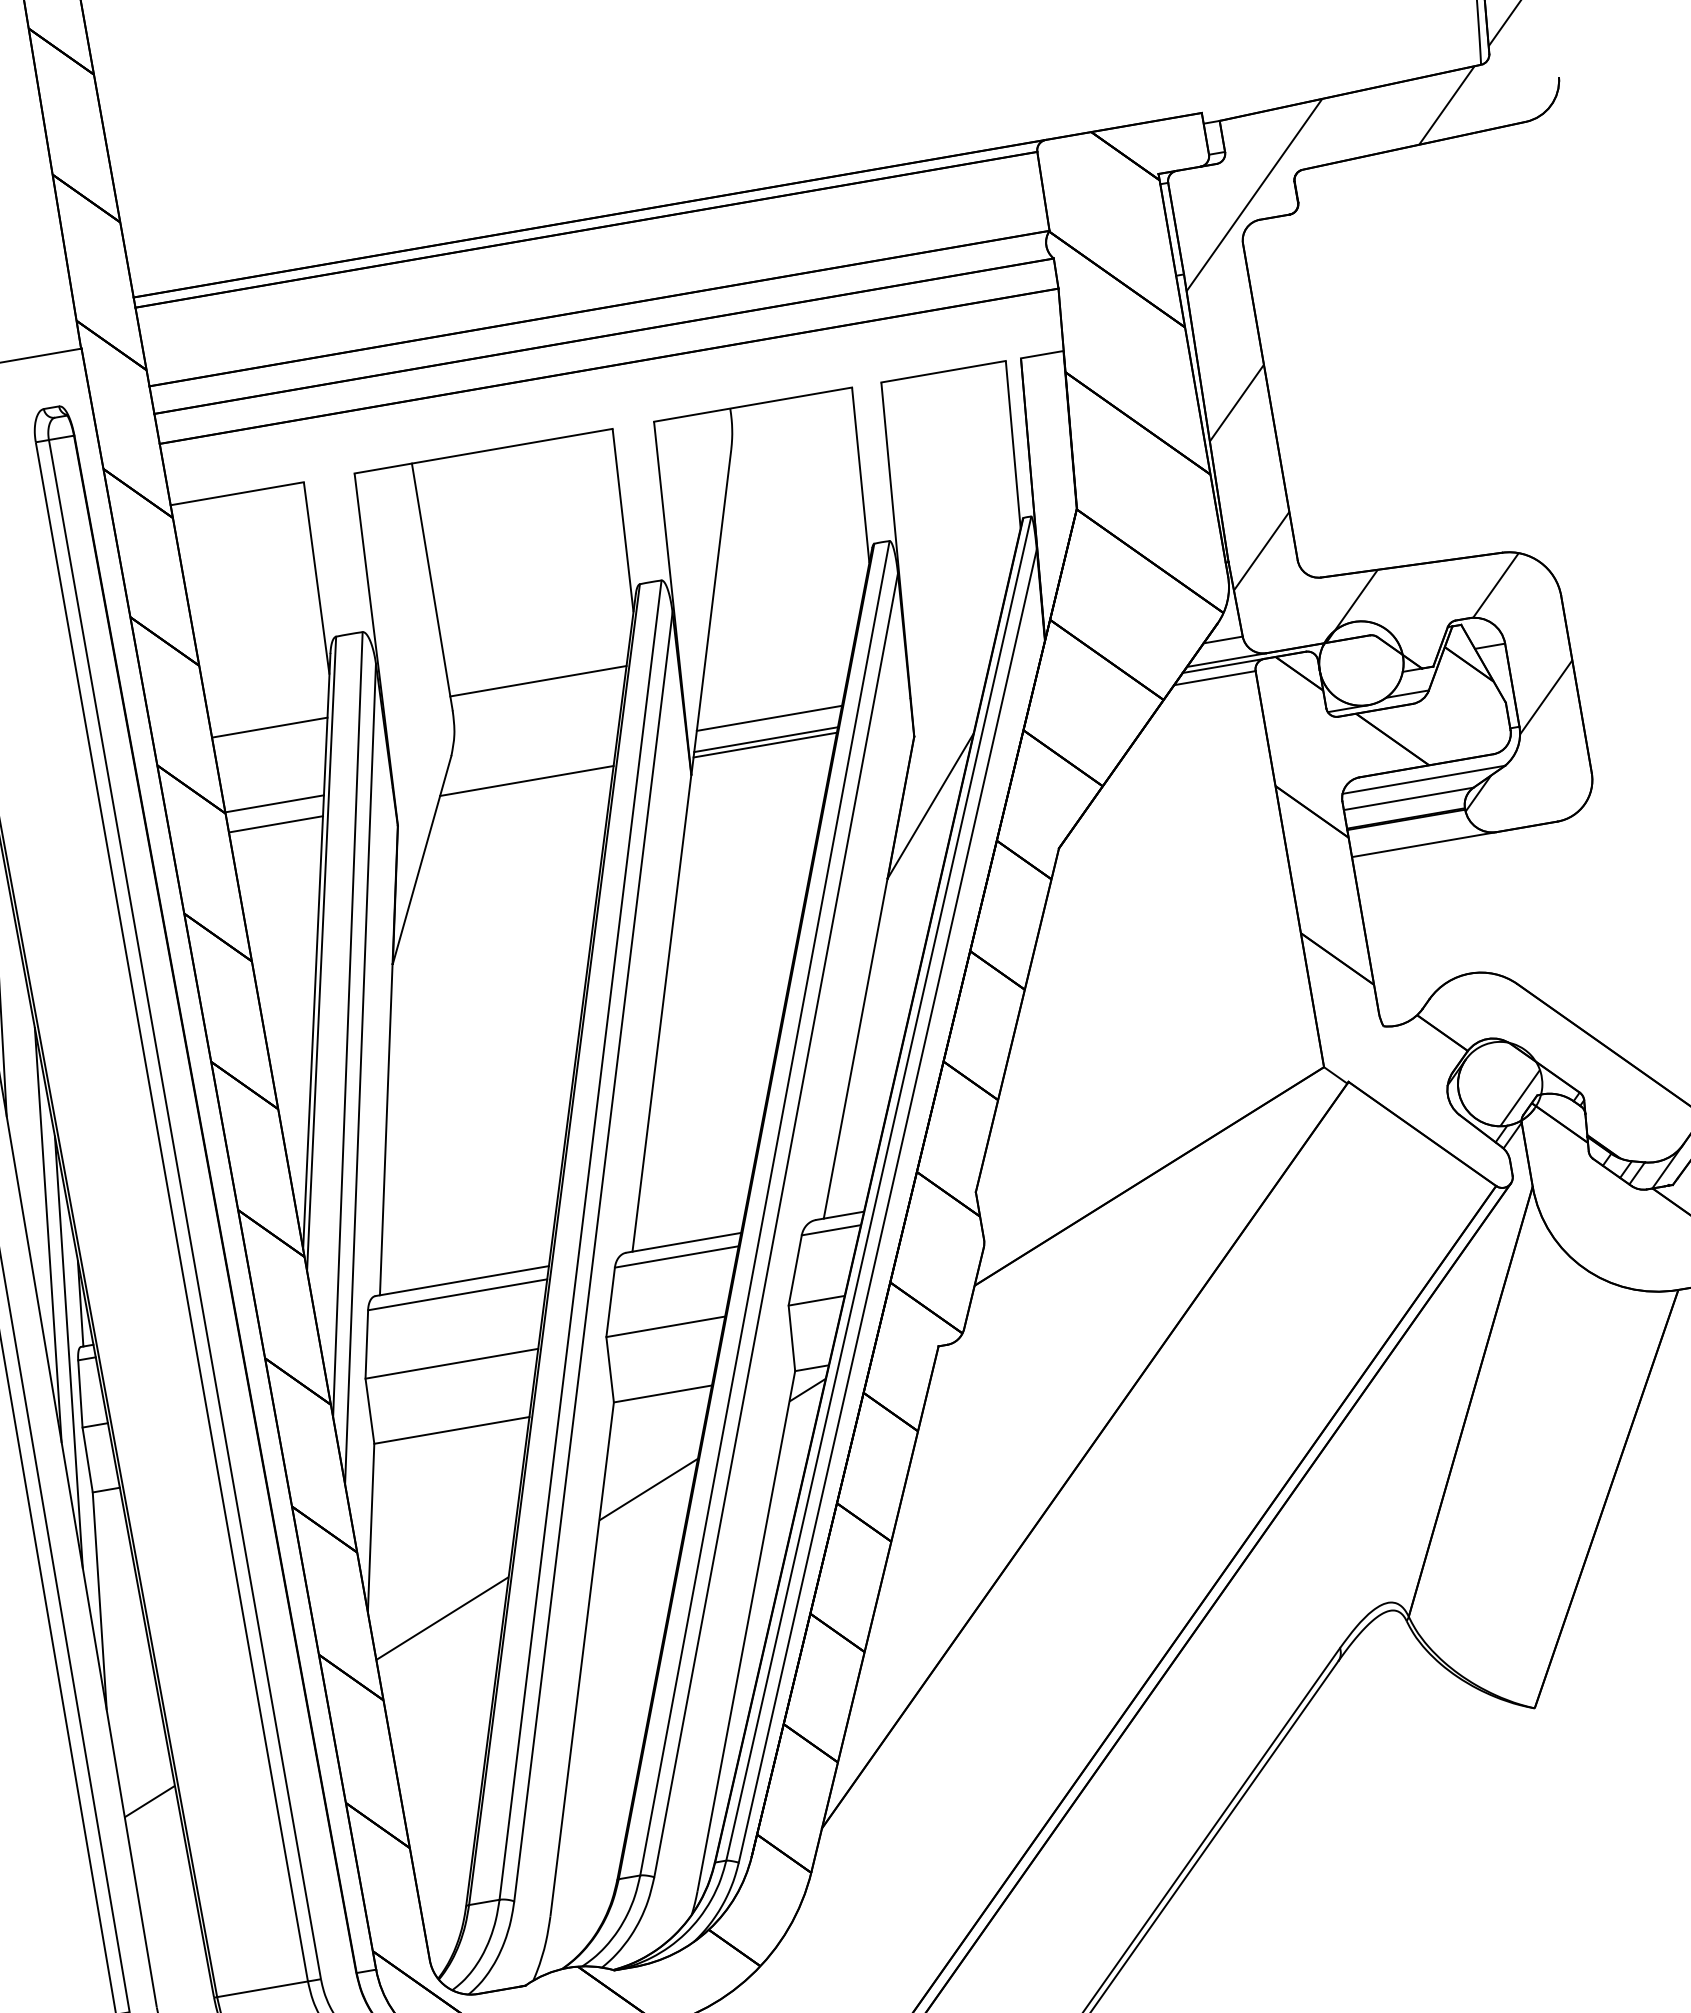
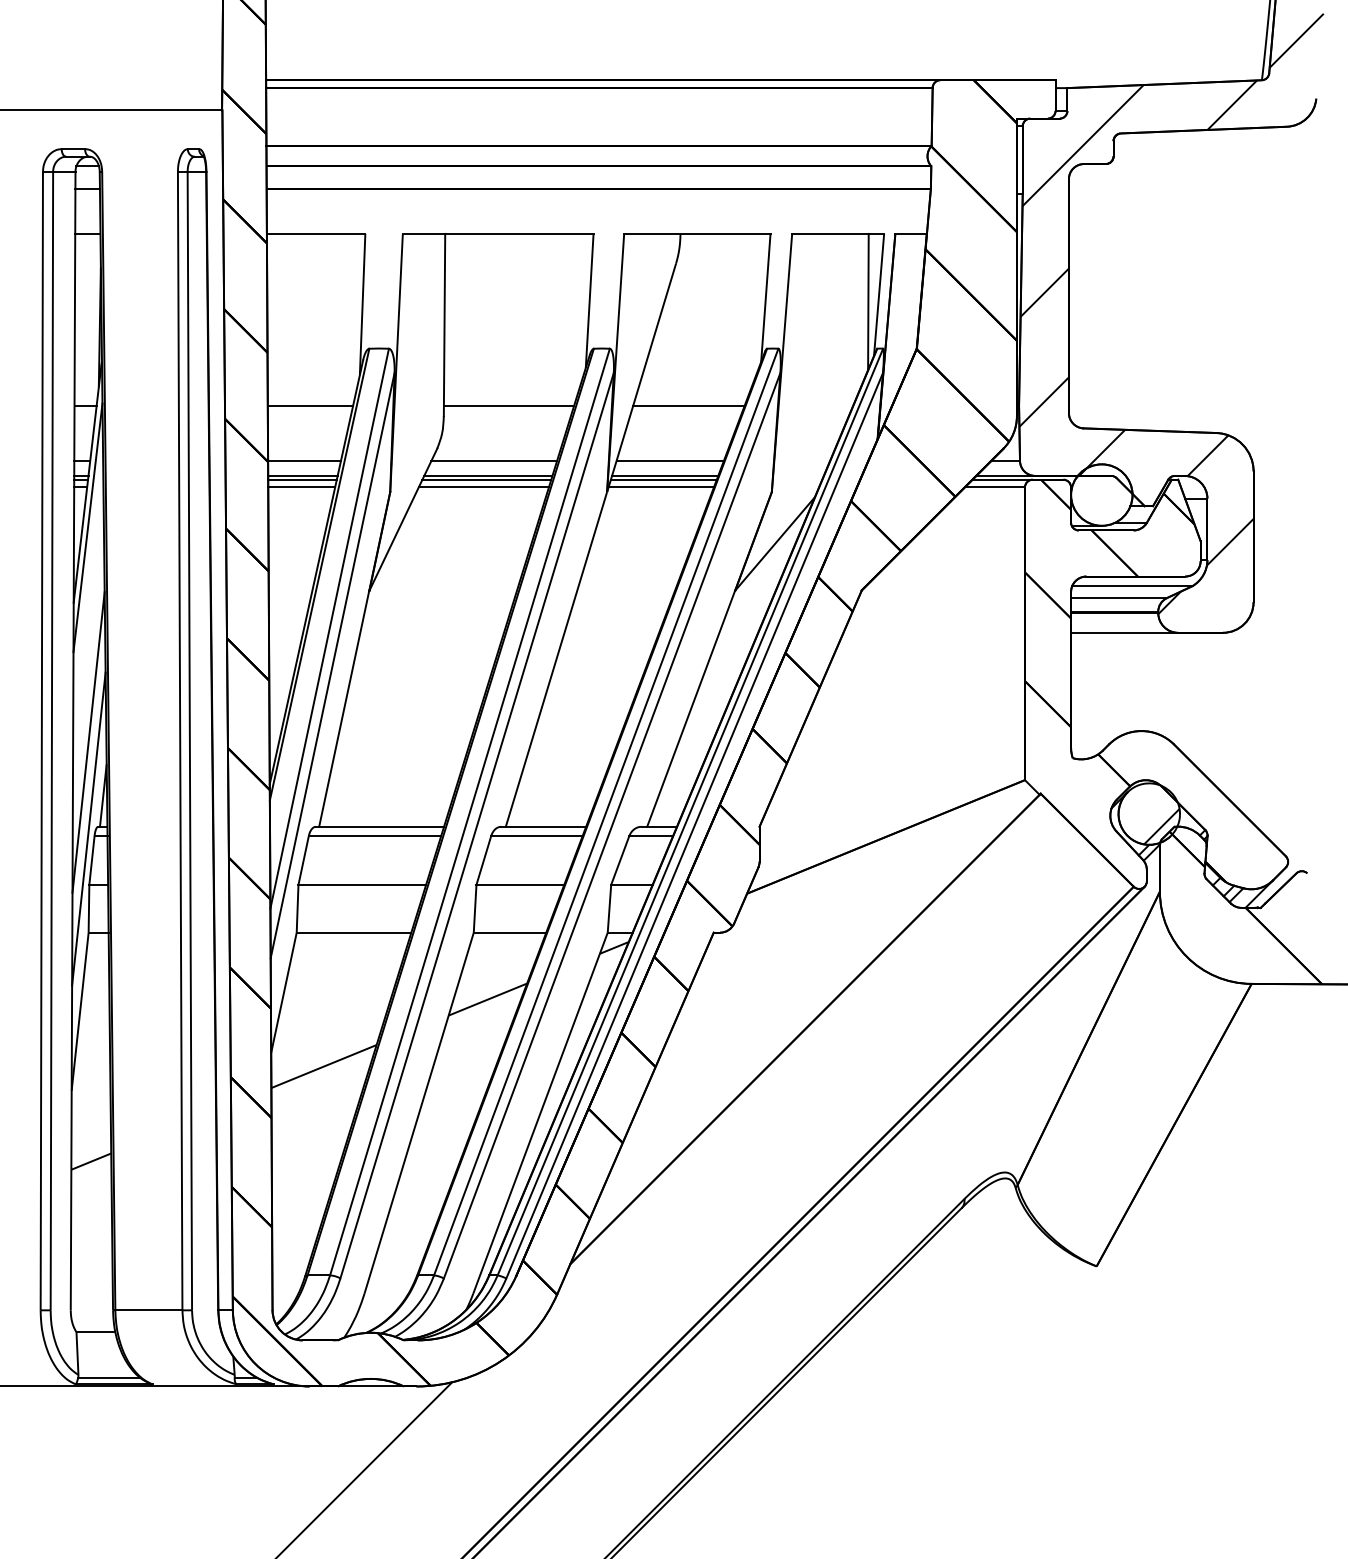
line: (1000, 456) -> (868, 301), added
line: (781, 638) -> (688, 405), added
line: (762, 756) -> (660, 487), added
line: (531, 760) -> (494, 461), added
line: (525, 786) -> (486, 479), added
line: (522, 797) -> (483, 487), added
line: (276, 829) -> (302, 479), added
line: (276, 840) -> (301, 487), added

